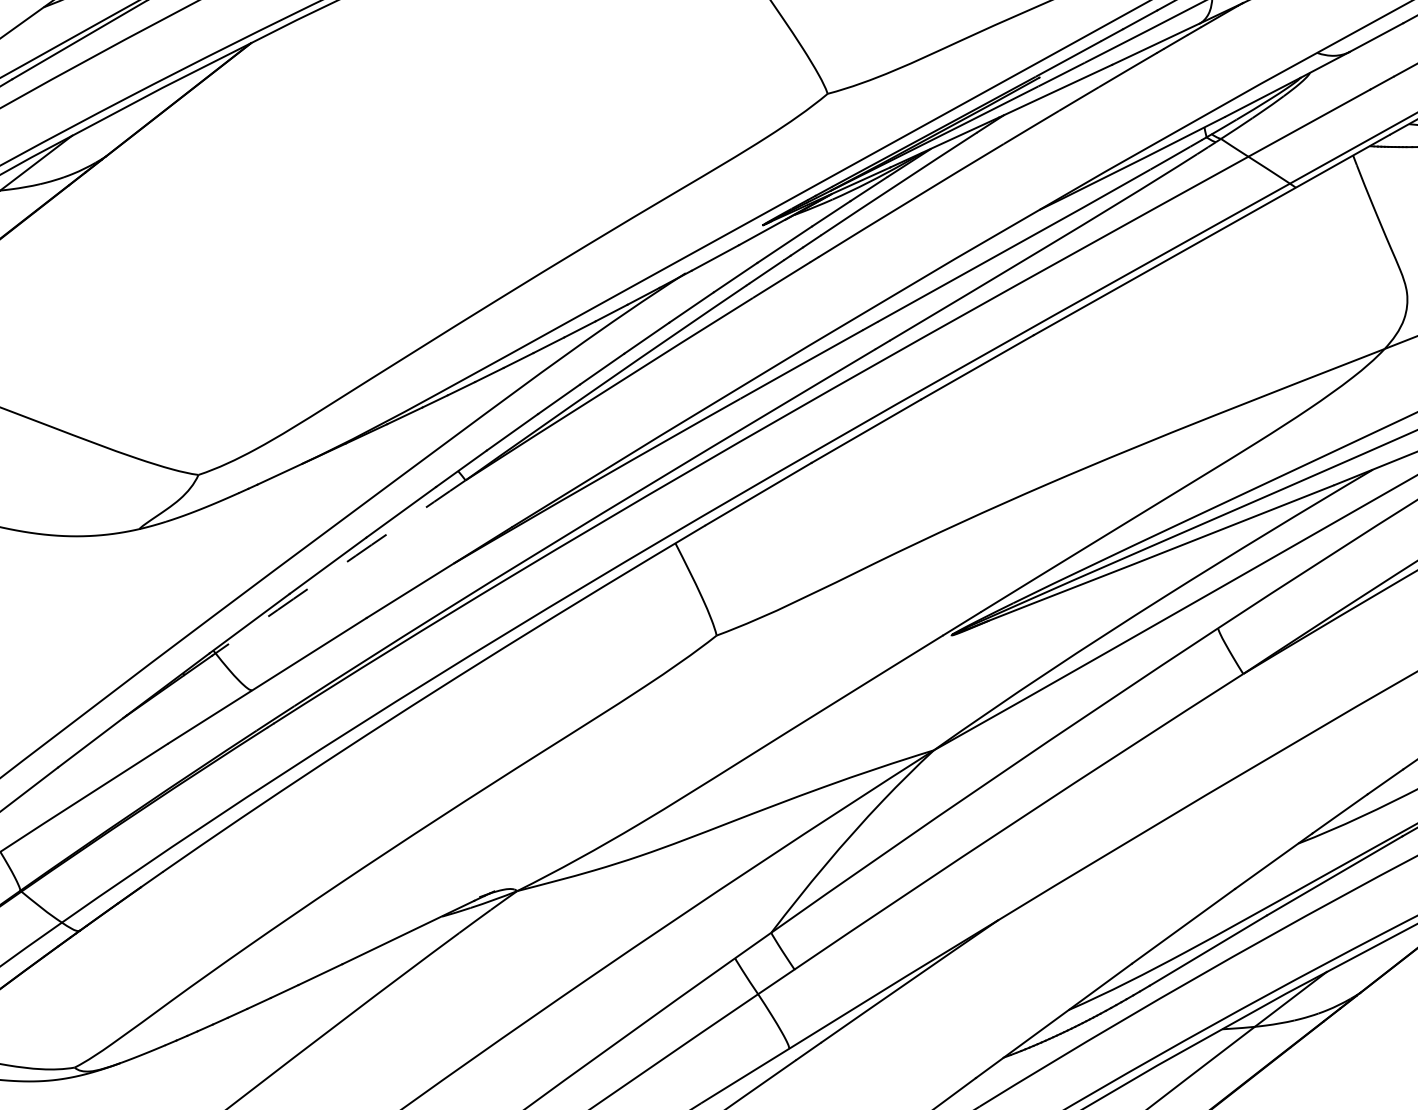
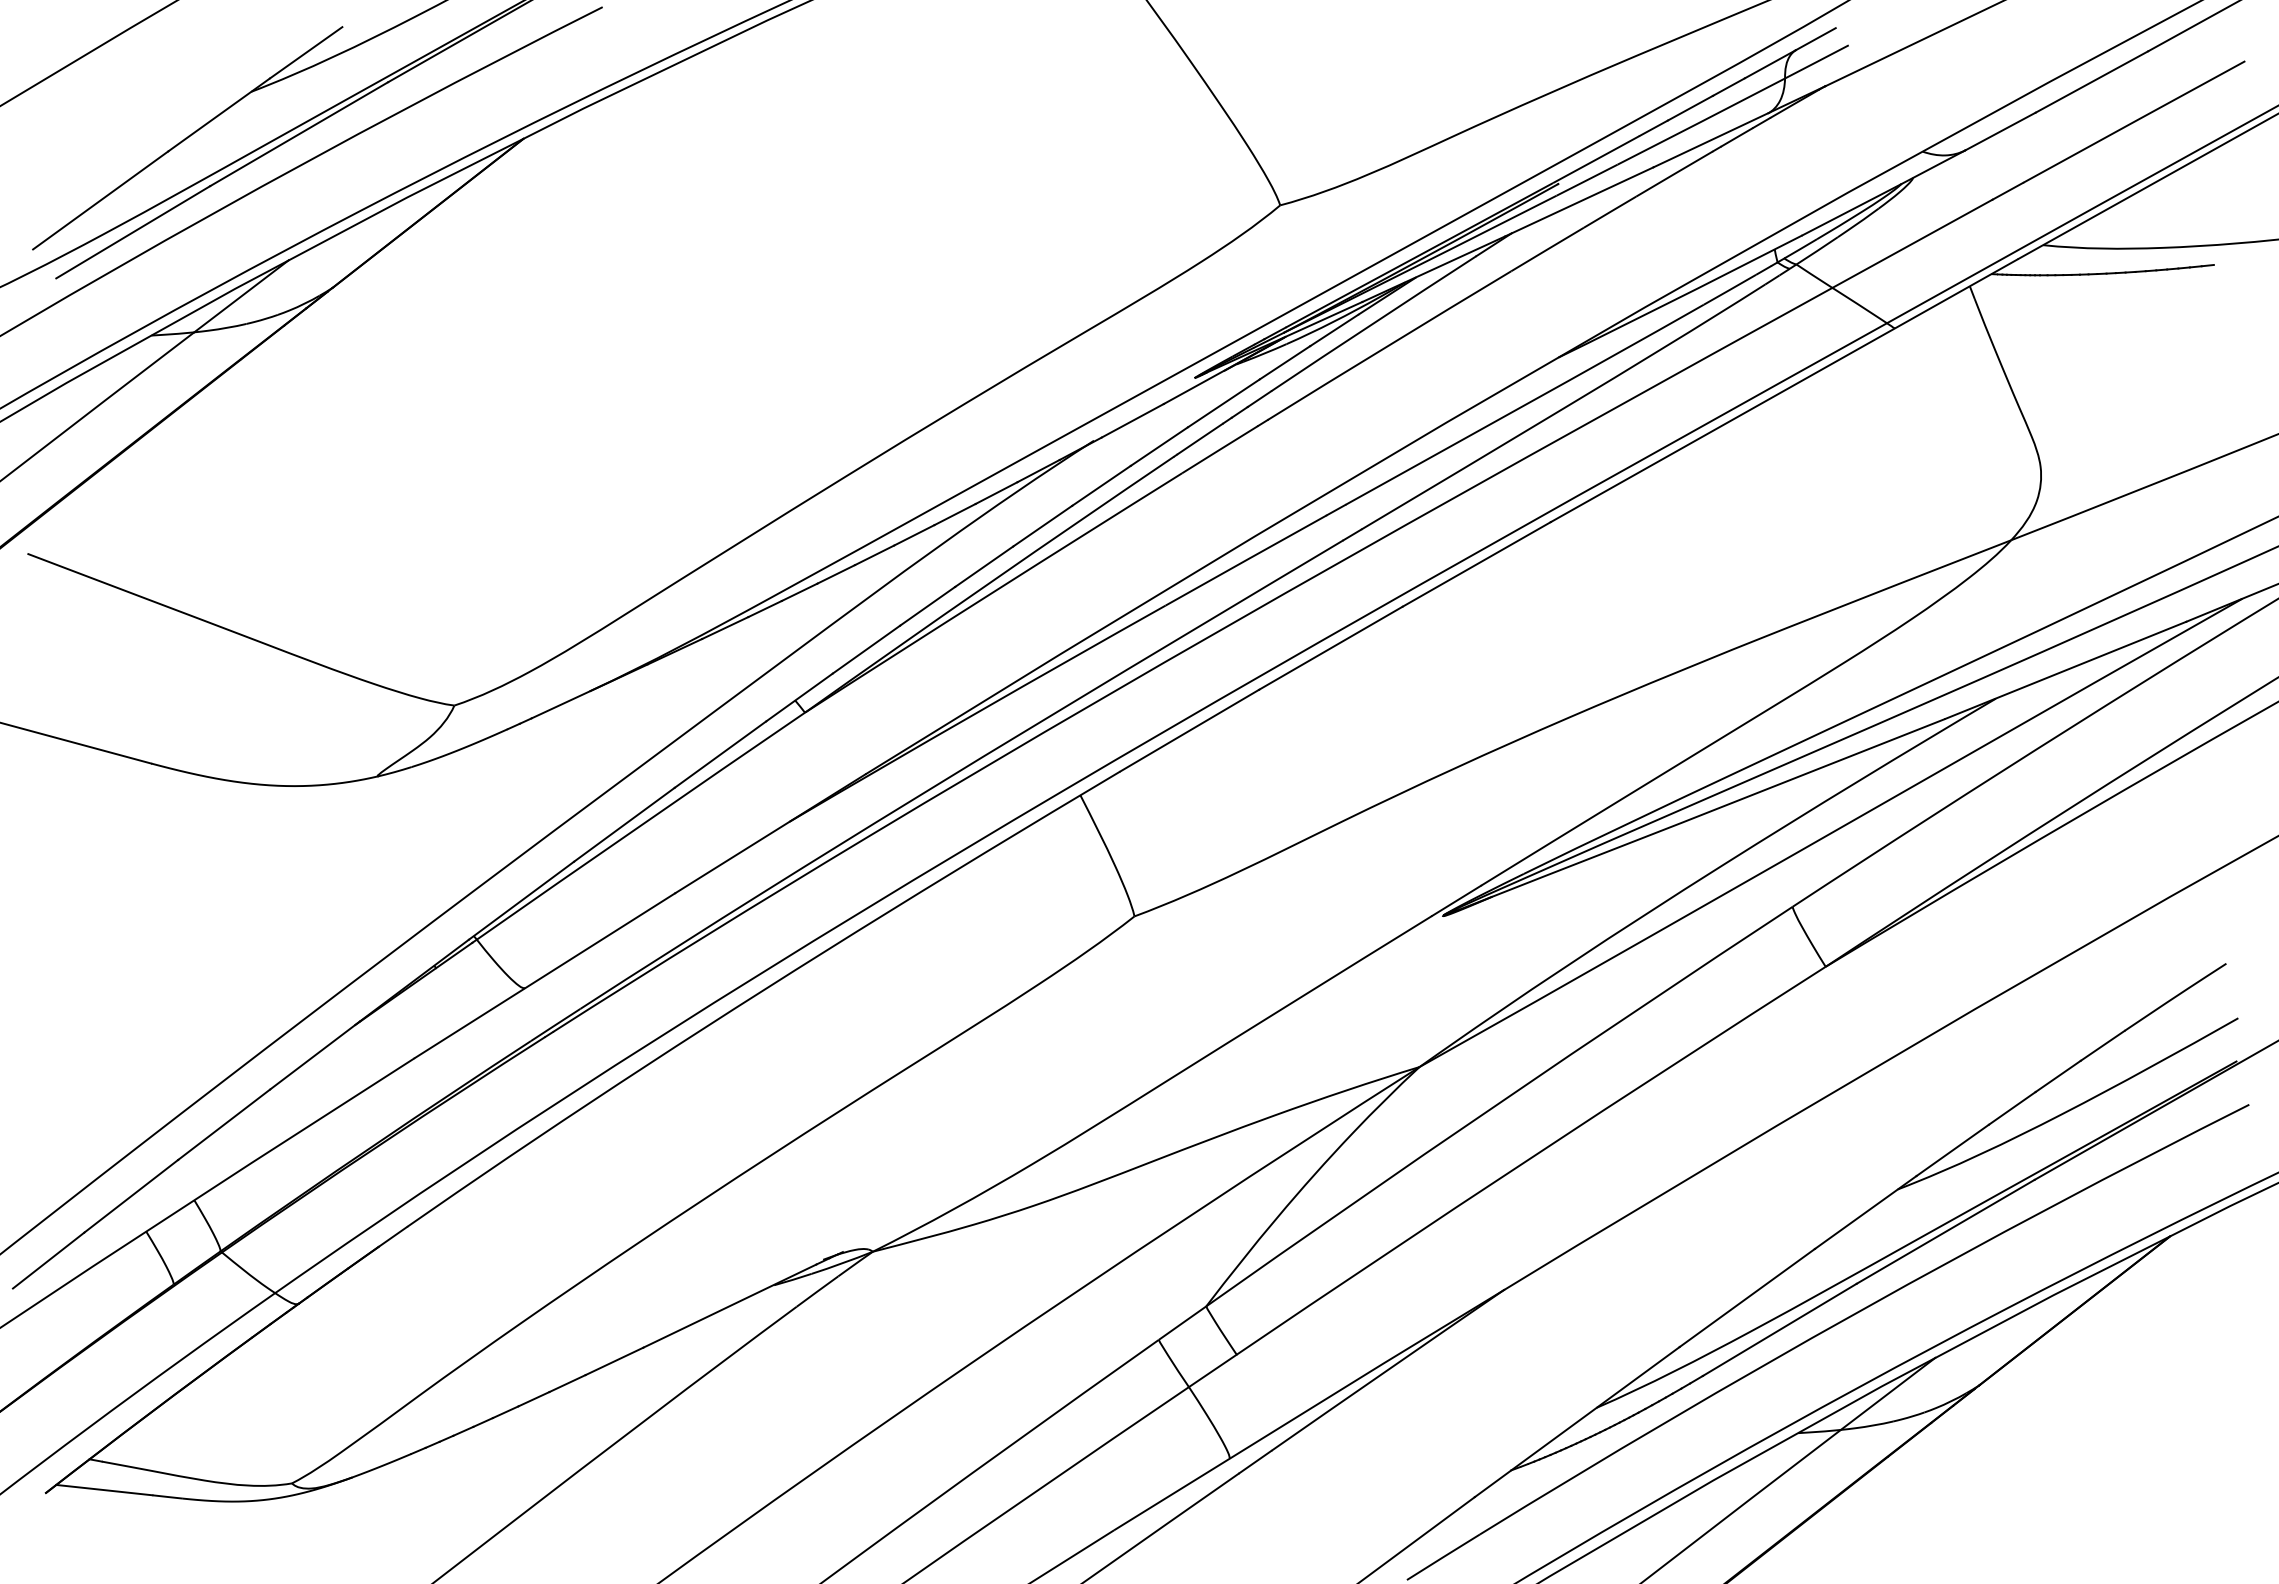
arc: (340, 566) -> (640, 825), dashed -> solid

